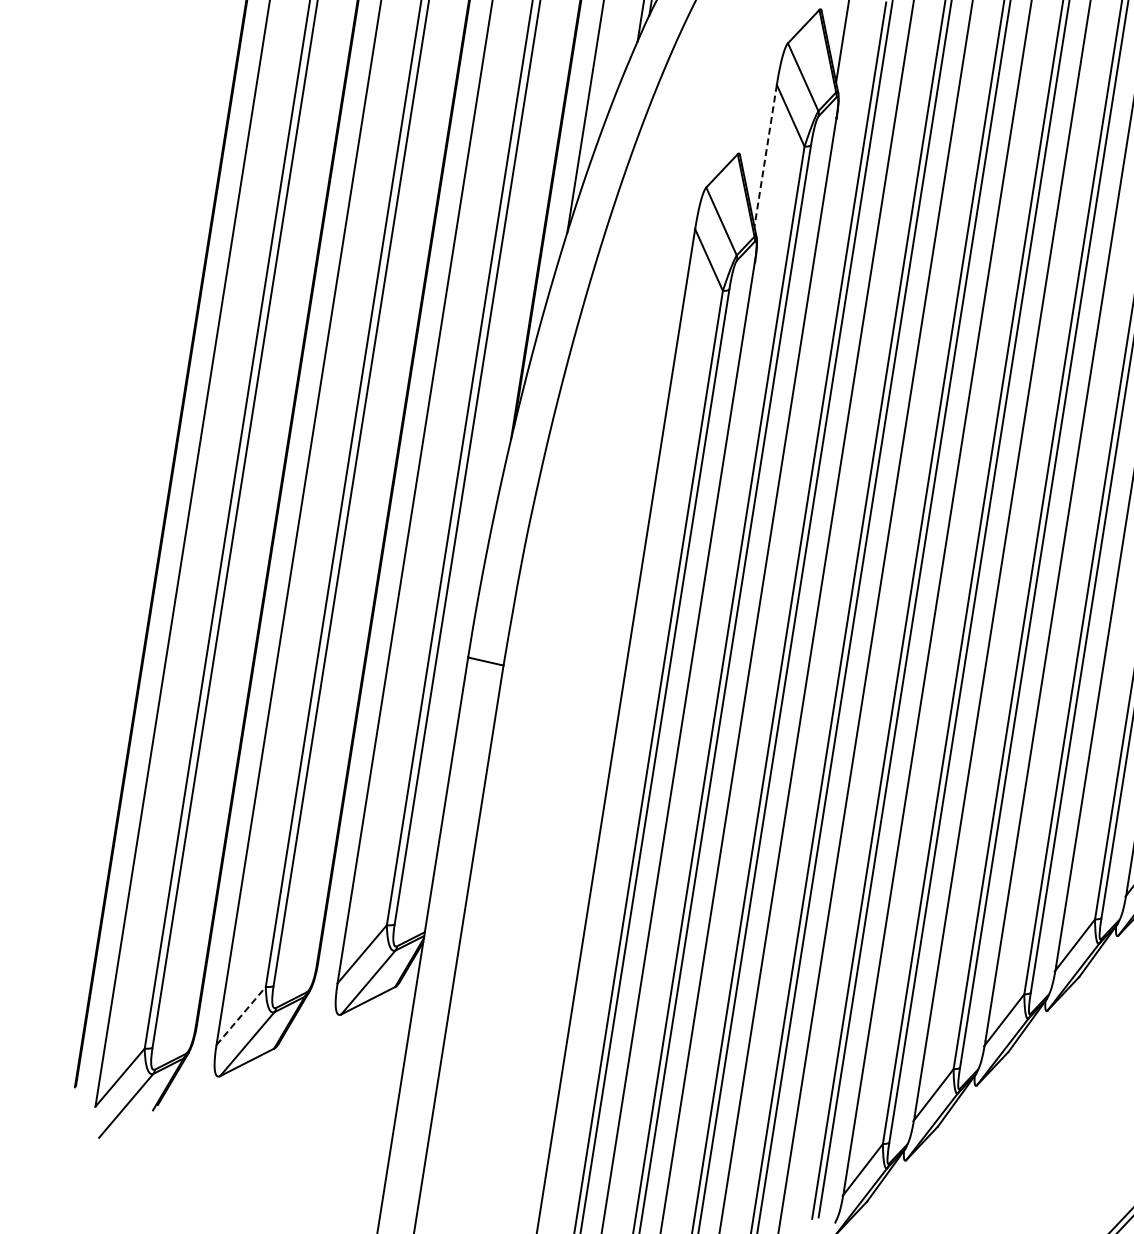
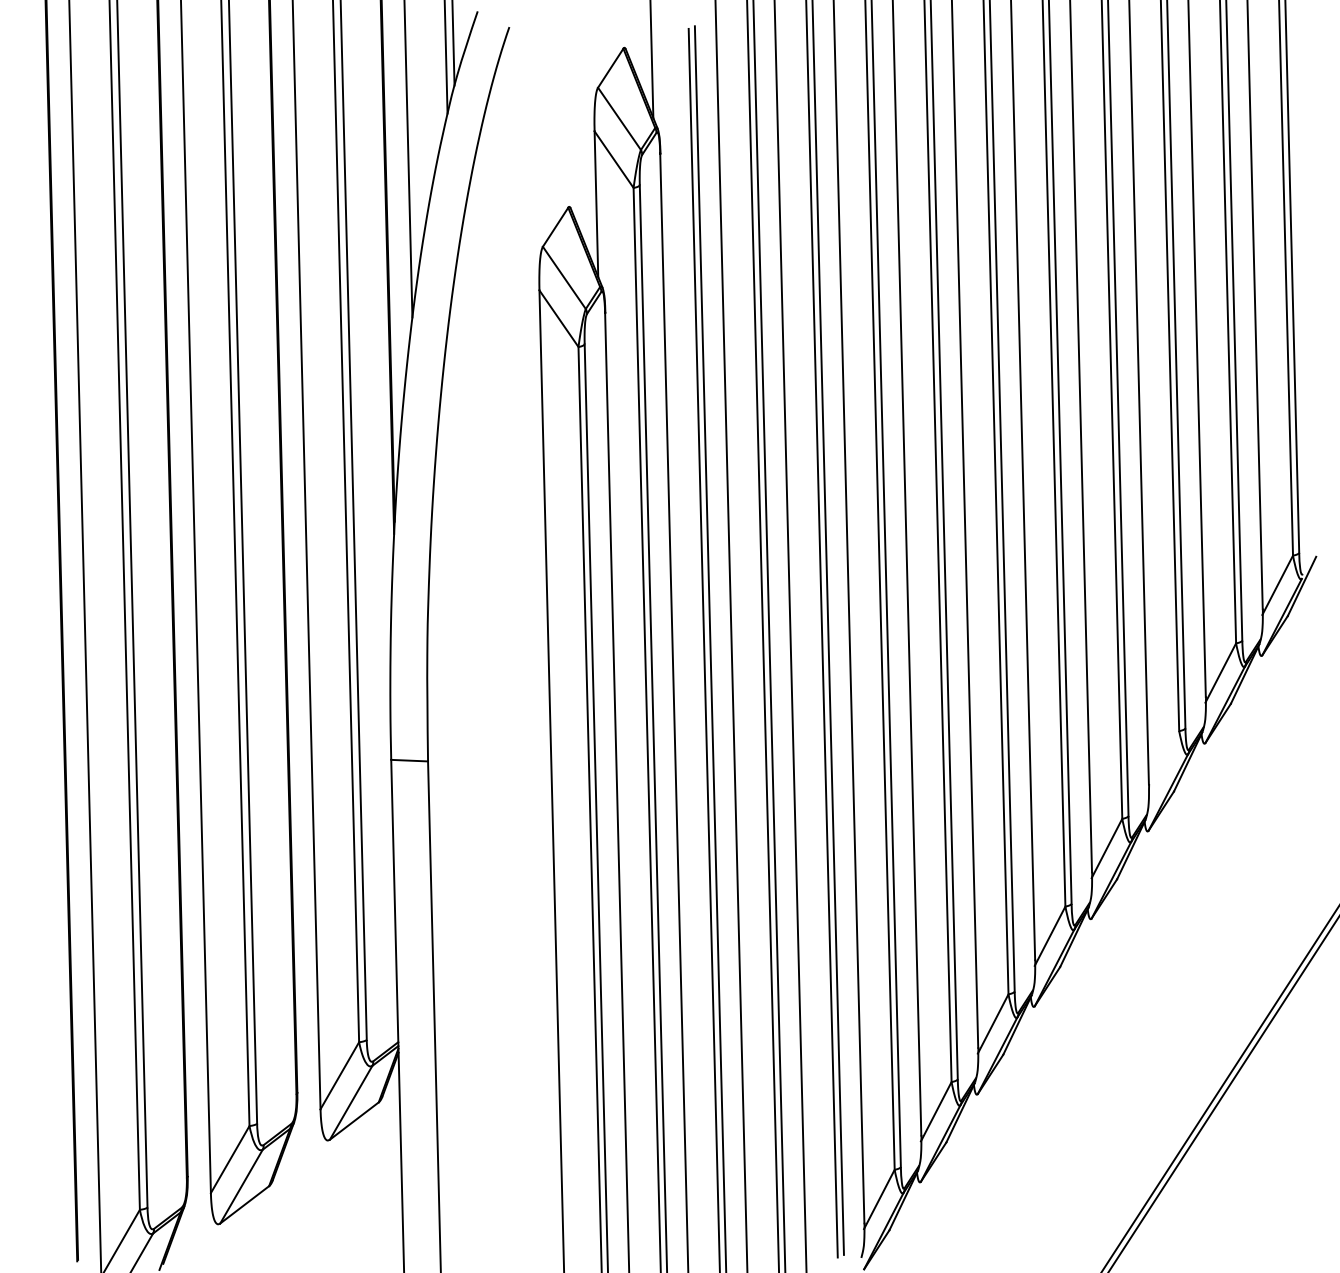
line: (765, 156) -> (596, 204), dashed -> solid
line: (241, 1015) -> (230, 1159), dashed -> solid

